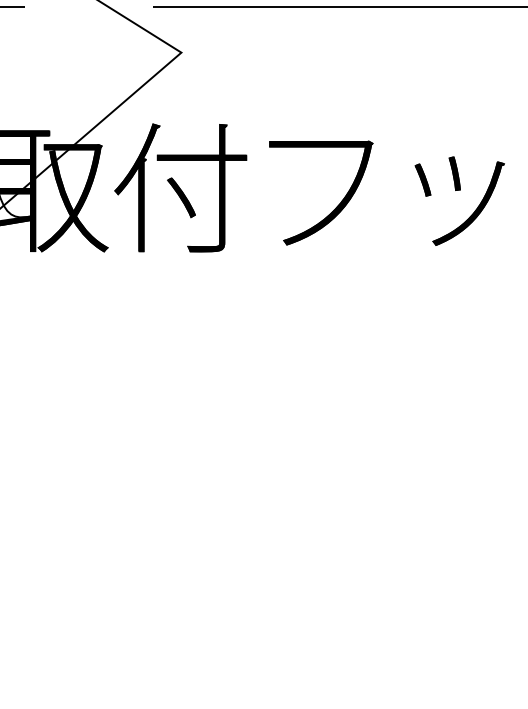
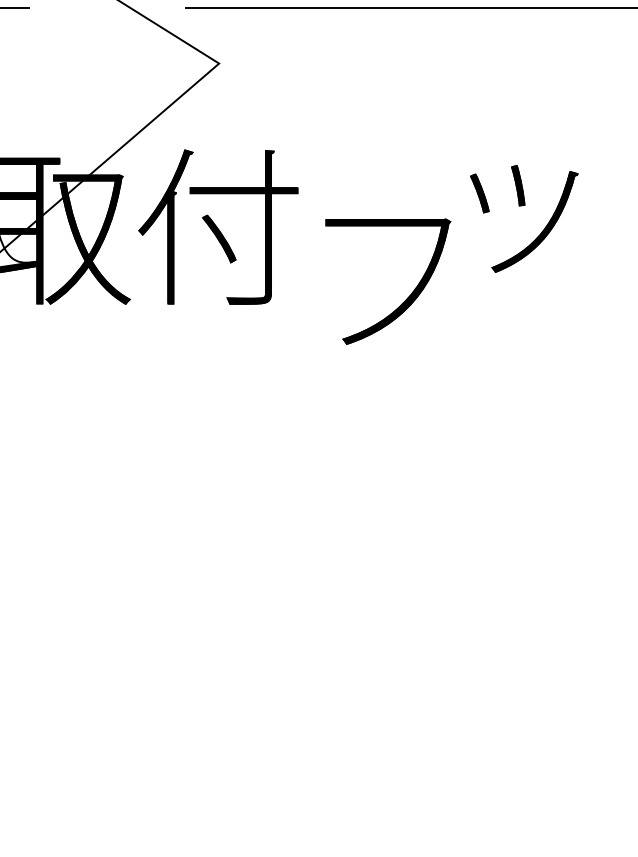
part: (459, 190) -> (523, 206), moved
part: (336, 206) -> (406, 297), moved

